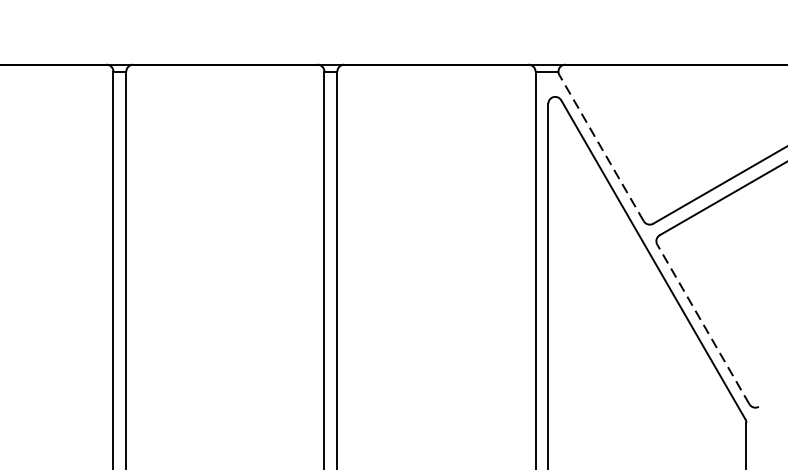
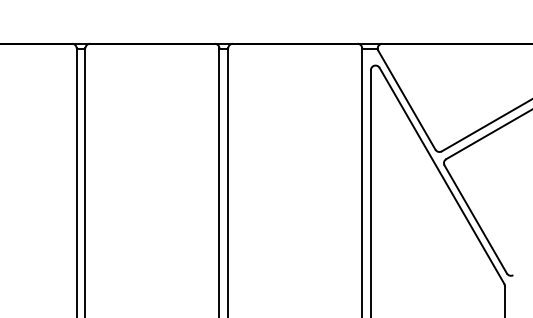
line: (600, 147) -> (406, 99), dashed -> solid
line: (702, 324) -> (475, 219), dashed -> solid

